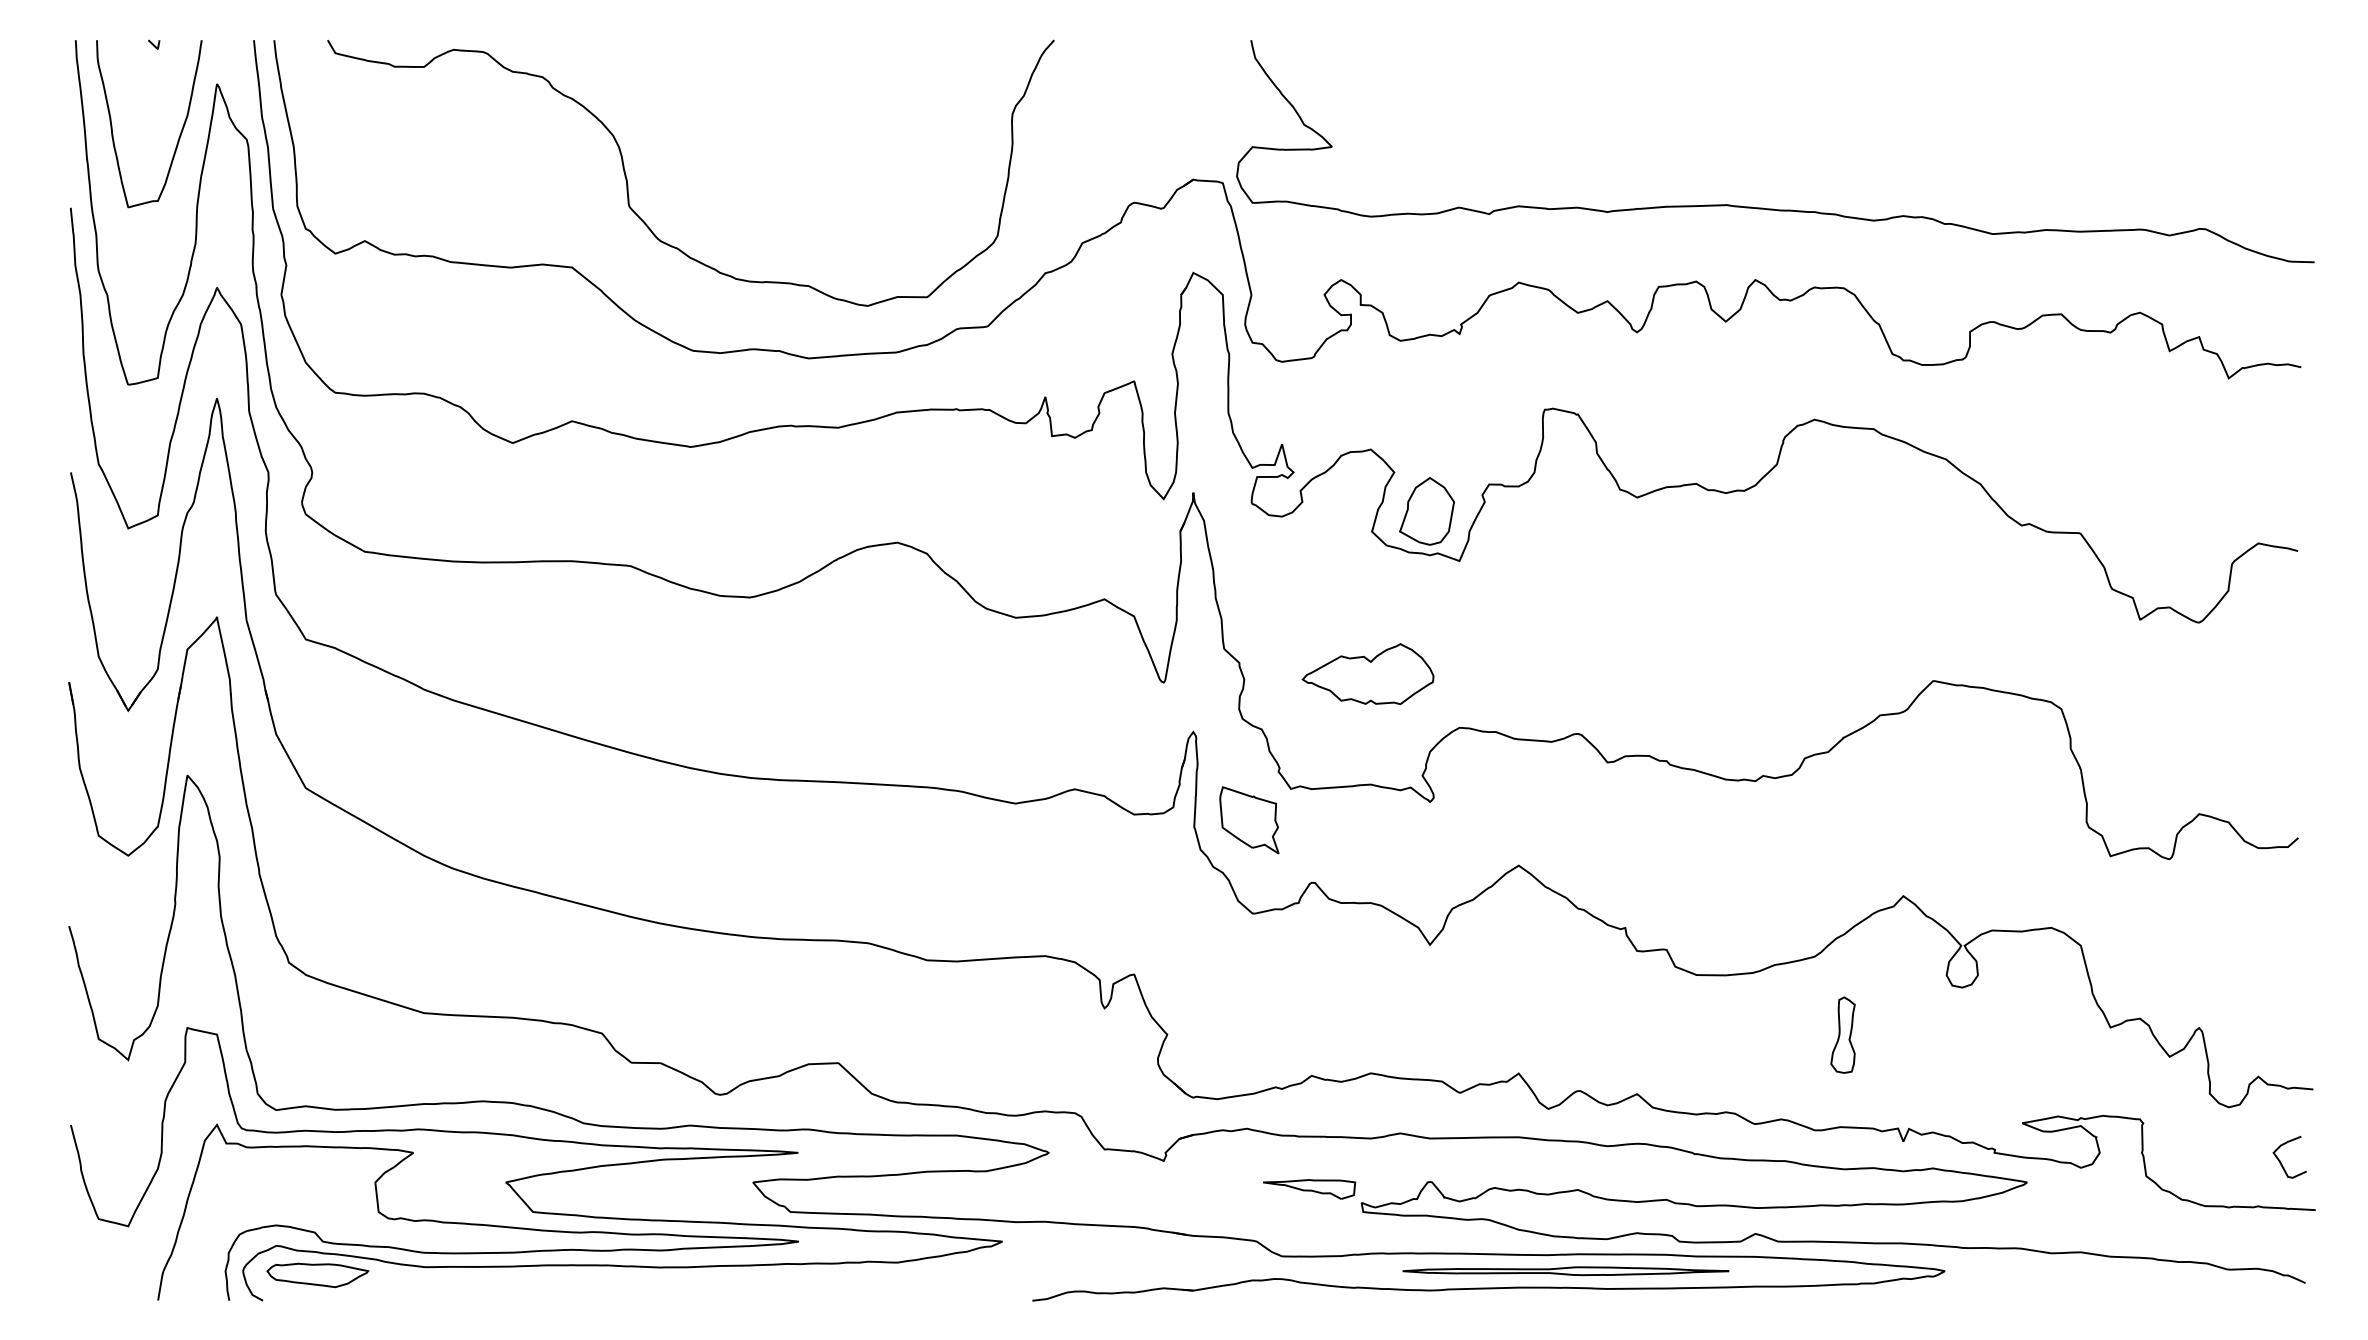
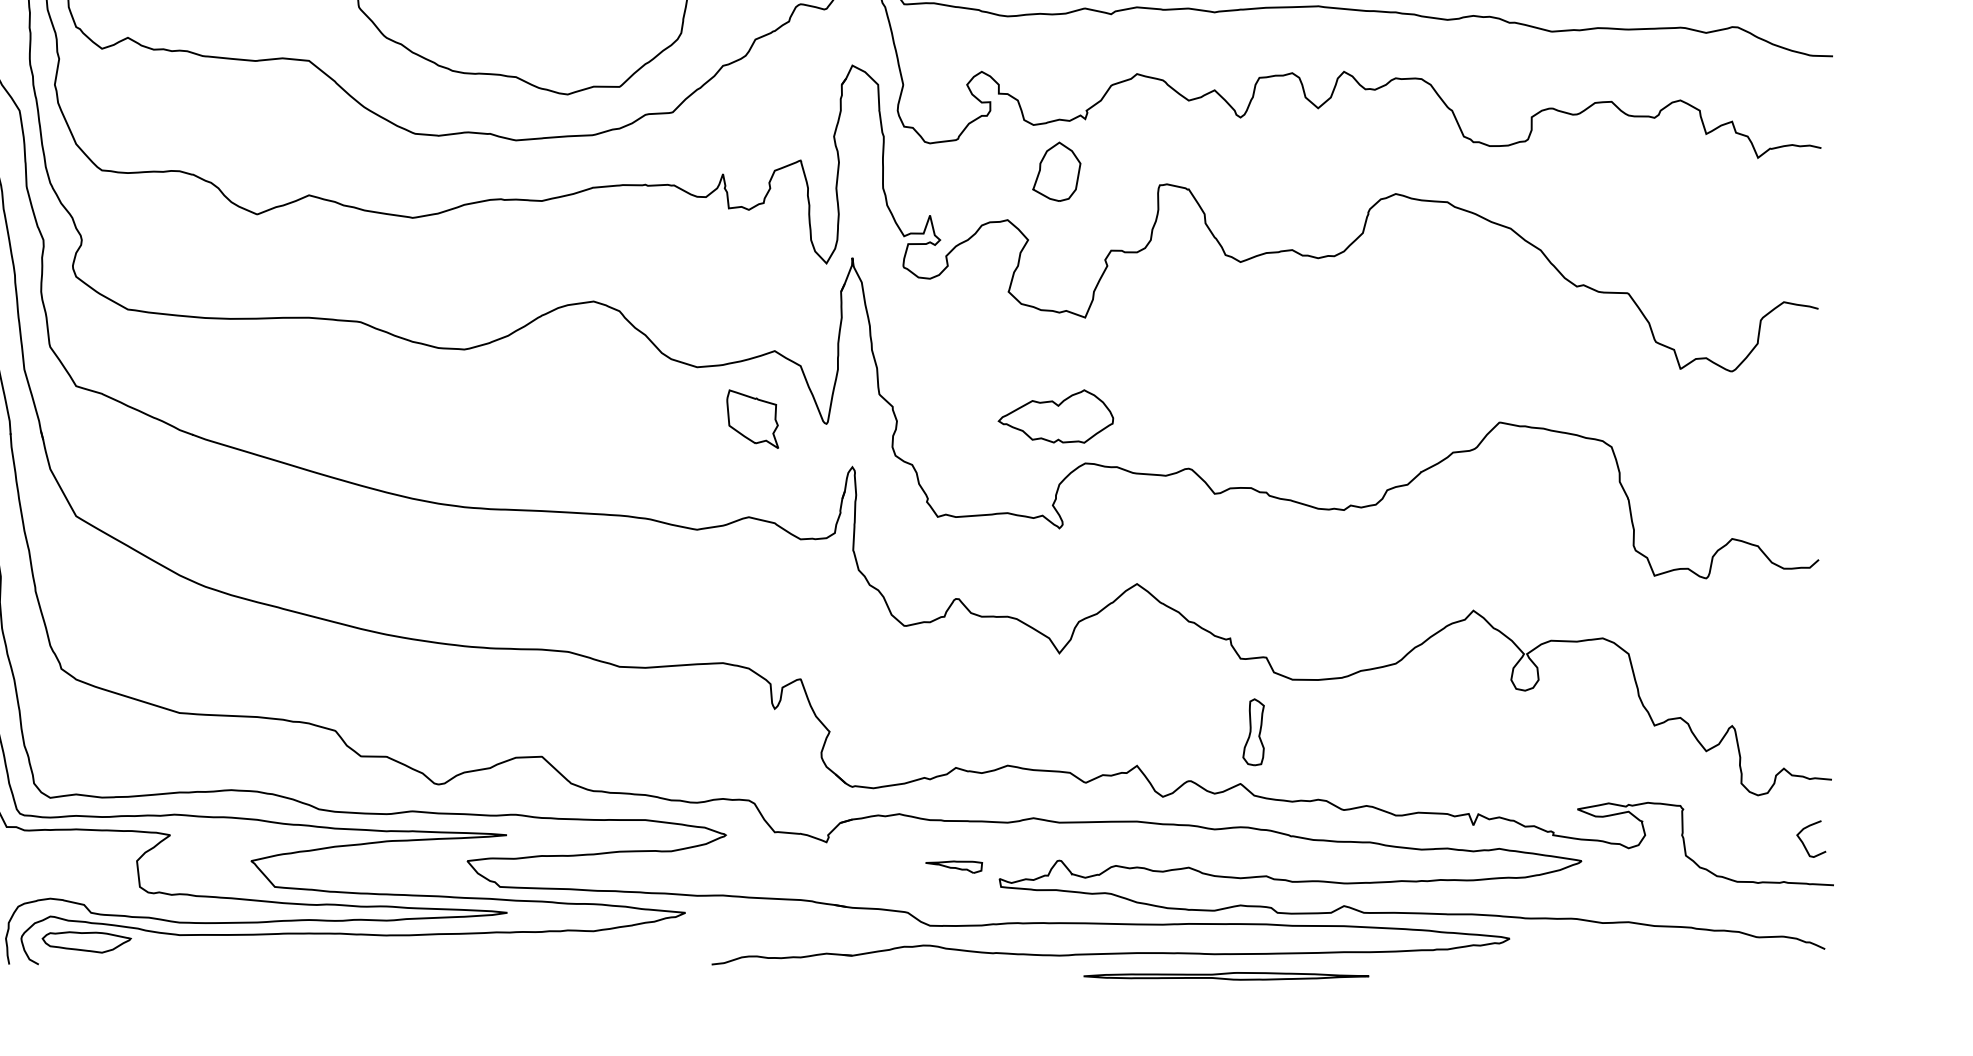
part: (1426, 511) -> (1056, 171), moved
part: (1367, 674) -> (1055, 416), moved
part: (1249, 820) -> (752, 419), moved
part: (1842, 1034) -> (1253, 731), moved
part: (1309, 1189) -> (954, 867), size x0.7
part: (1565, 1271) -> (1226, 976), moved

